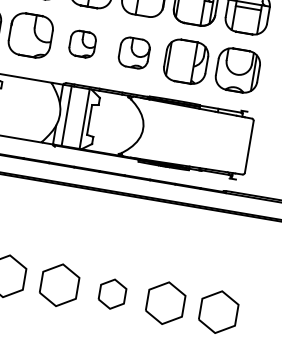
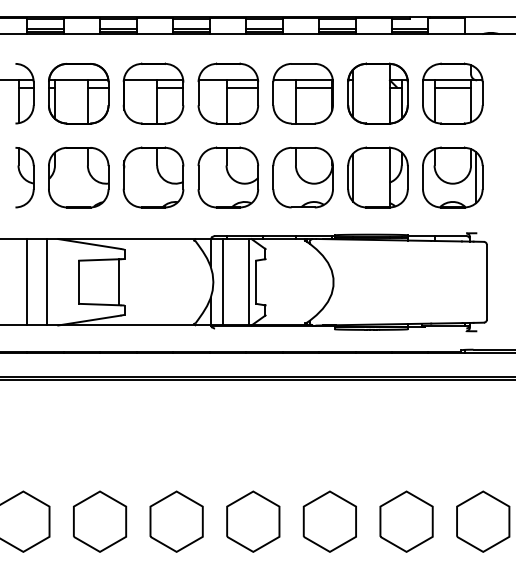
part: (82, 44) -> (228, 177), size x1.67
part: (133, 52) -> (302, 177), size x1.43
part: (112, 294) -> (329, 521), size x1.43

